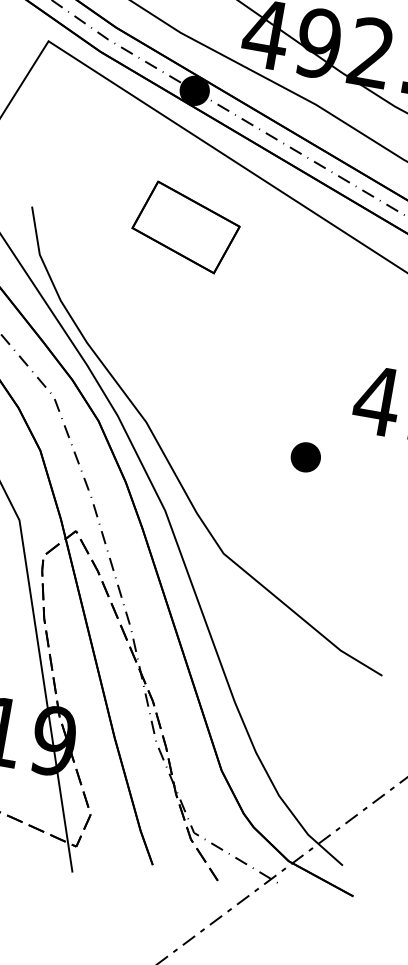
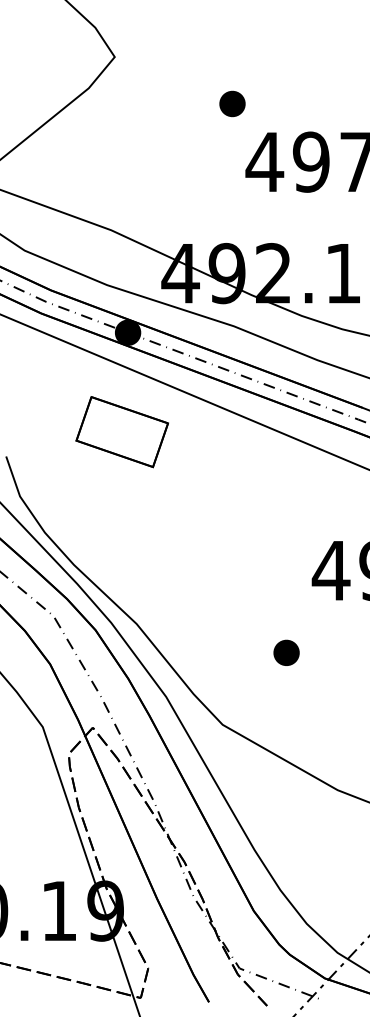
part: (185, 227) -> (121, 432), moved
part: (305, 456) -> (286, 652), moved

